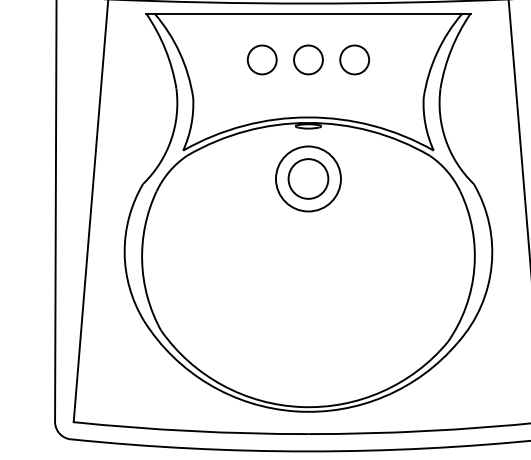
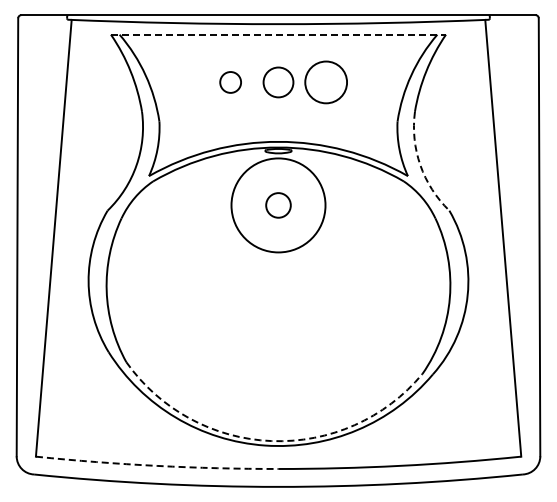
line: (308, 13) -> (278, 34), solid -> dashed
circle: (262, 60) -> (230, 82), size x0.7
circle: (354, 60) -> (326, 82), size x1.4
arc: (445, 140) -> (420, 165), solid -> dashed
circle: (308, 178) -> (278, 204), size x0.6
circle: (308, 179) -> (278, 205), size x1.4
arc: (301, 407) -> (271, 441), solid -> dashed
arc: (191, 430) -> (157, 465), solid -> dashed

